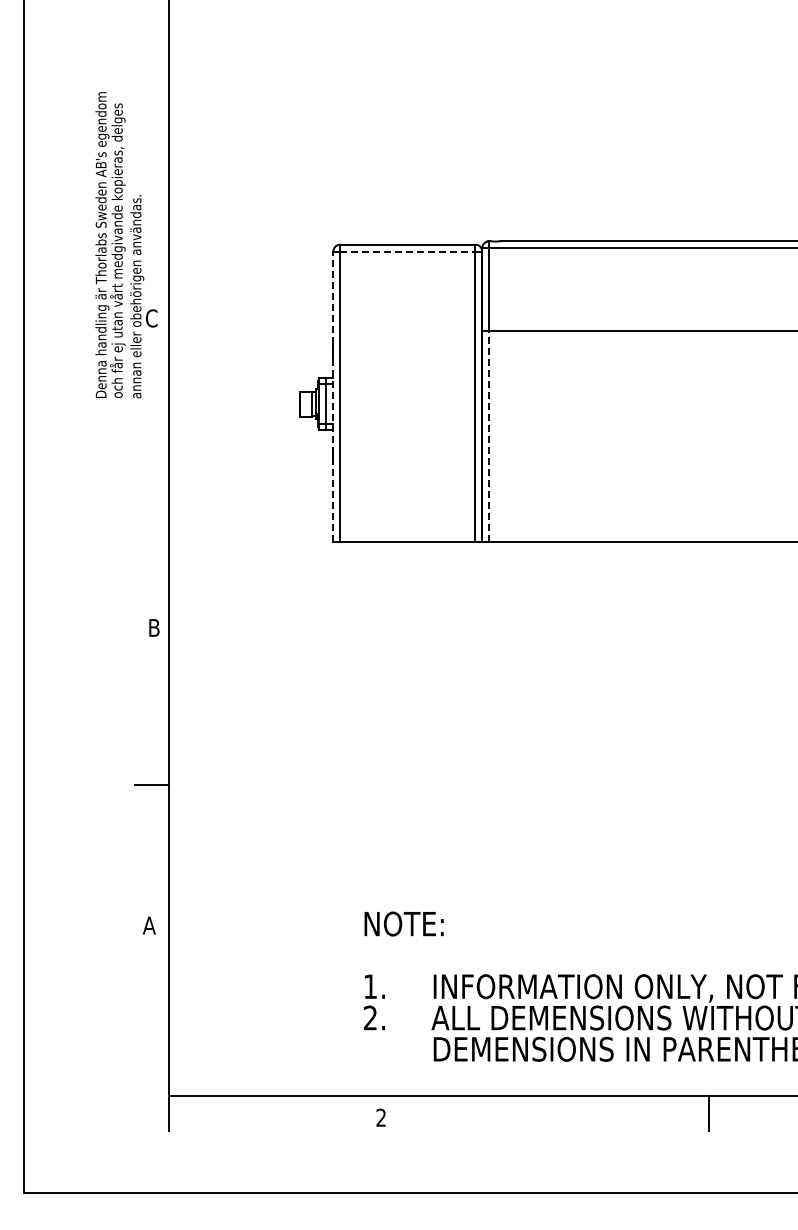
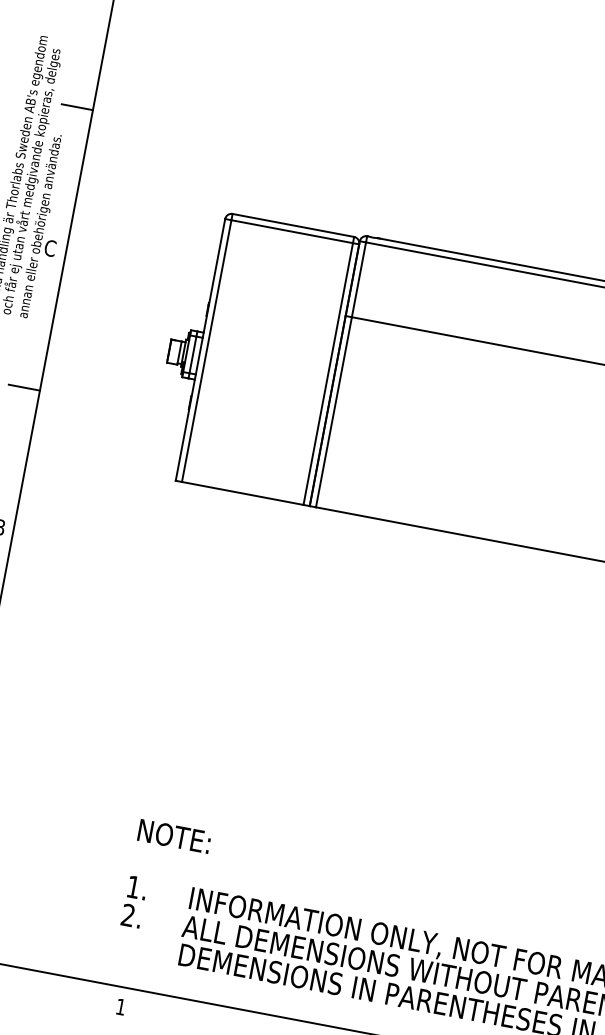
line: (151, 161) -> (76, 107), added
line: (408, 251) -> (292, 231), dashed -> solid
line: (333, 396) -> (200, 349), dashed -> solid
line: (489, 436) -> (334, 412), dashed -> solid
line: (151, 473) -> (23, 387), added
text: (380, 1117) -> (120, 1006), 2 -> 1

